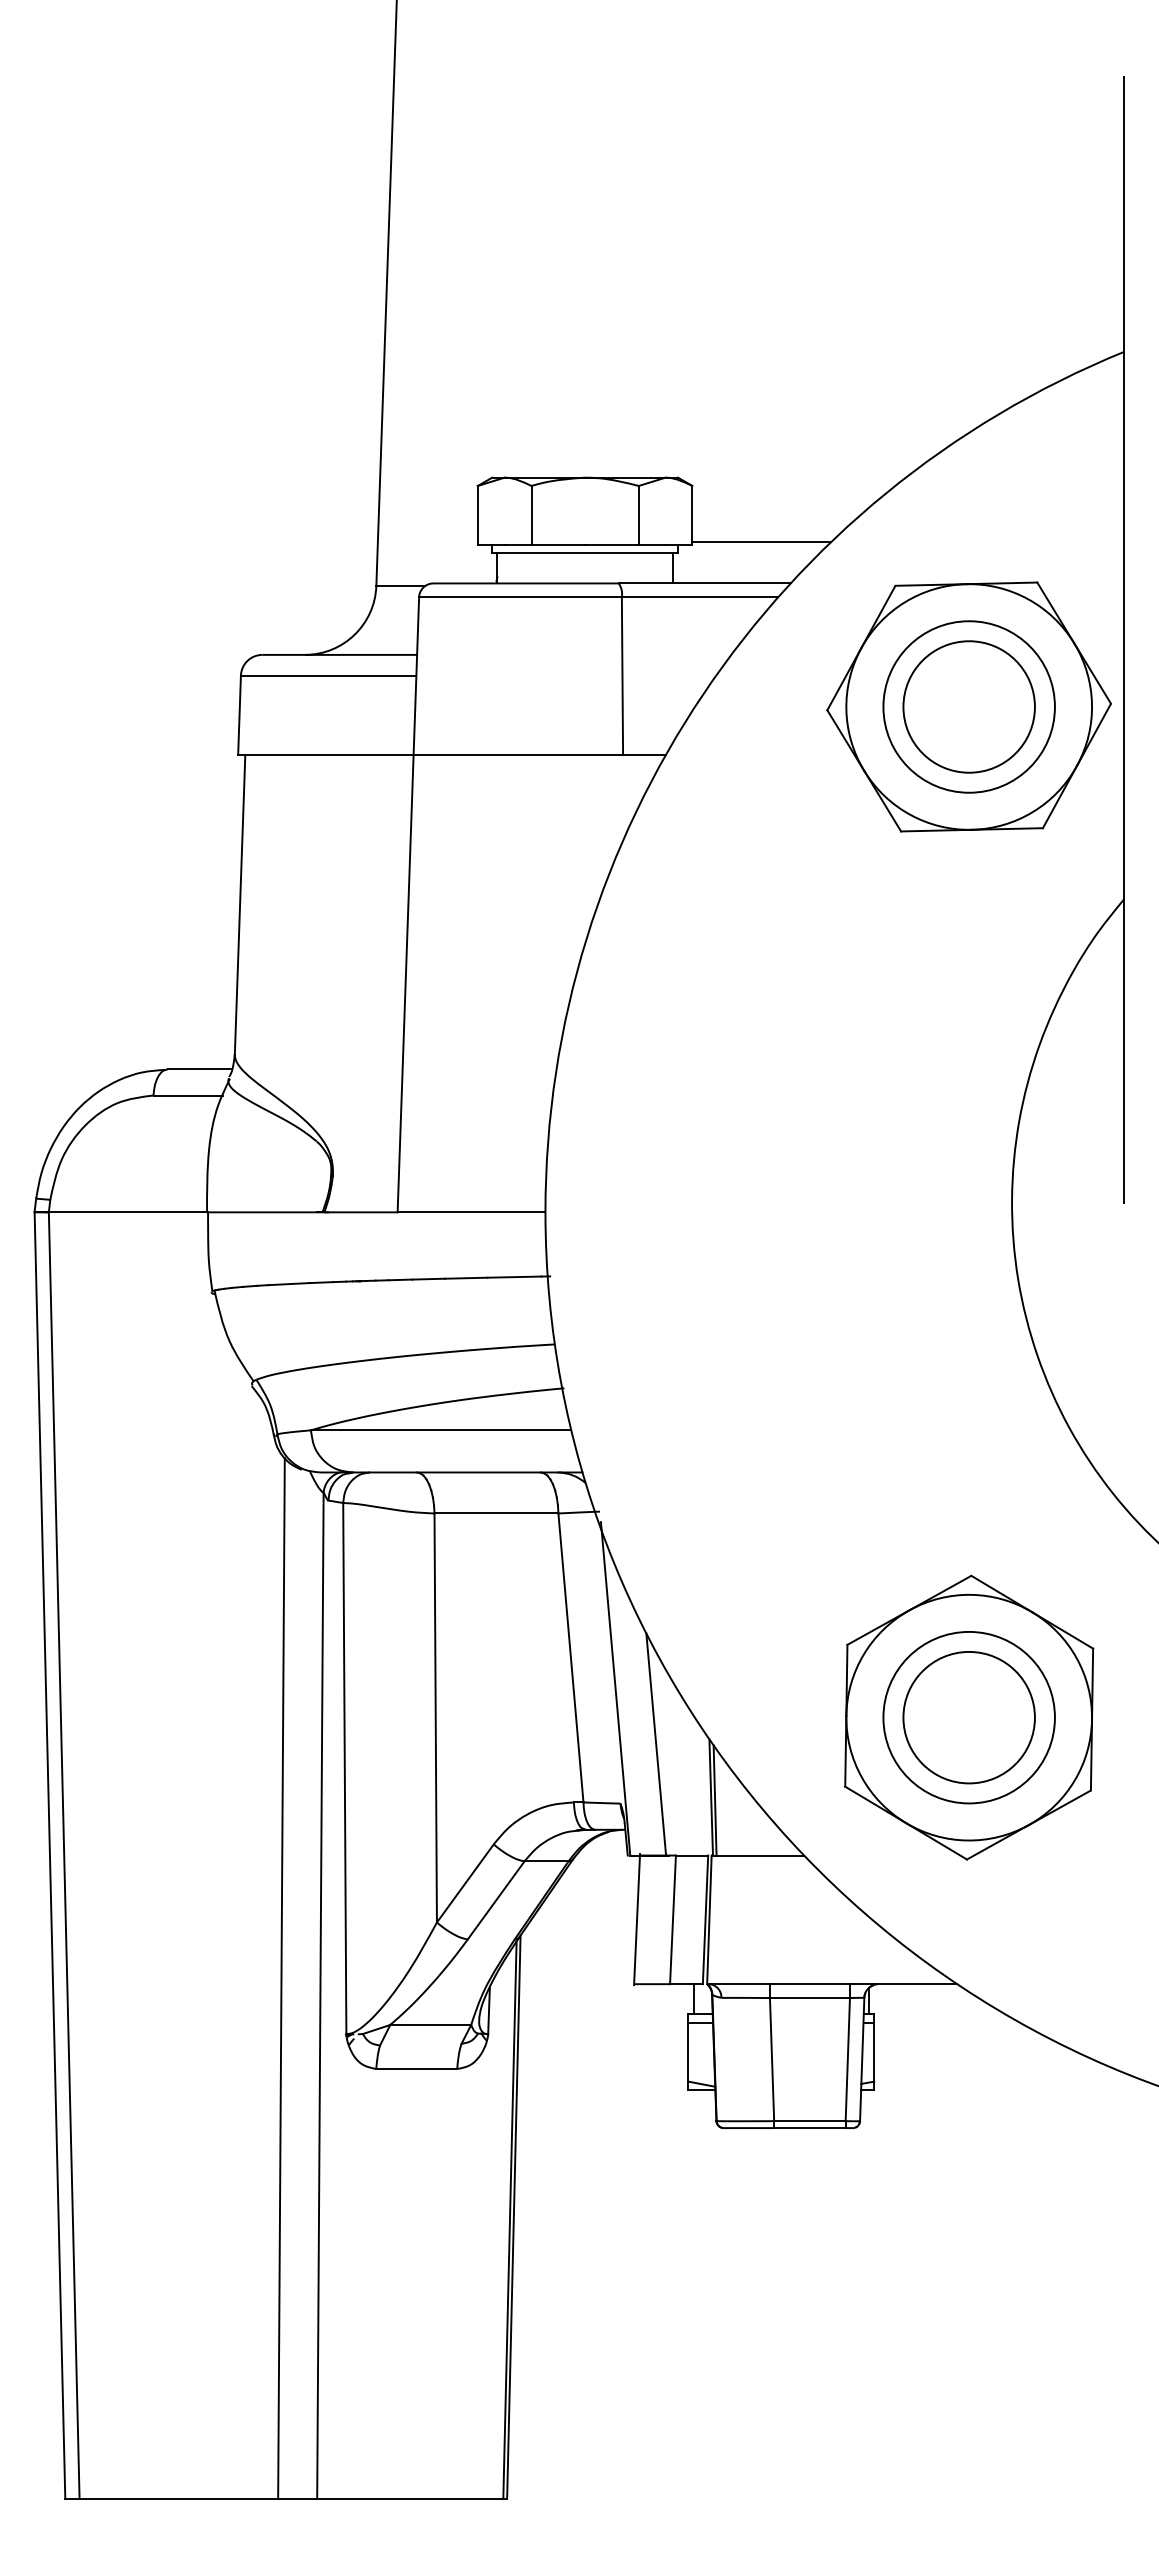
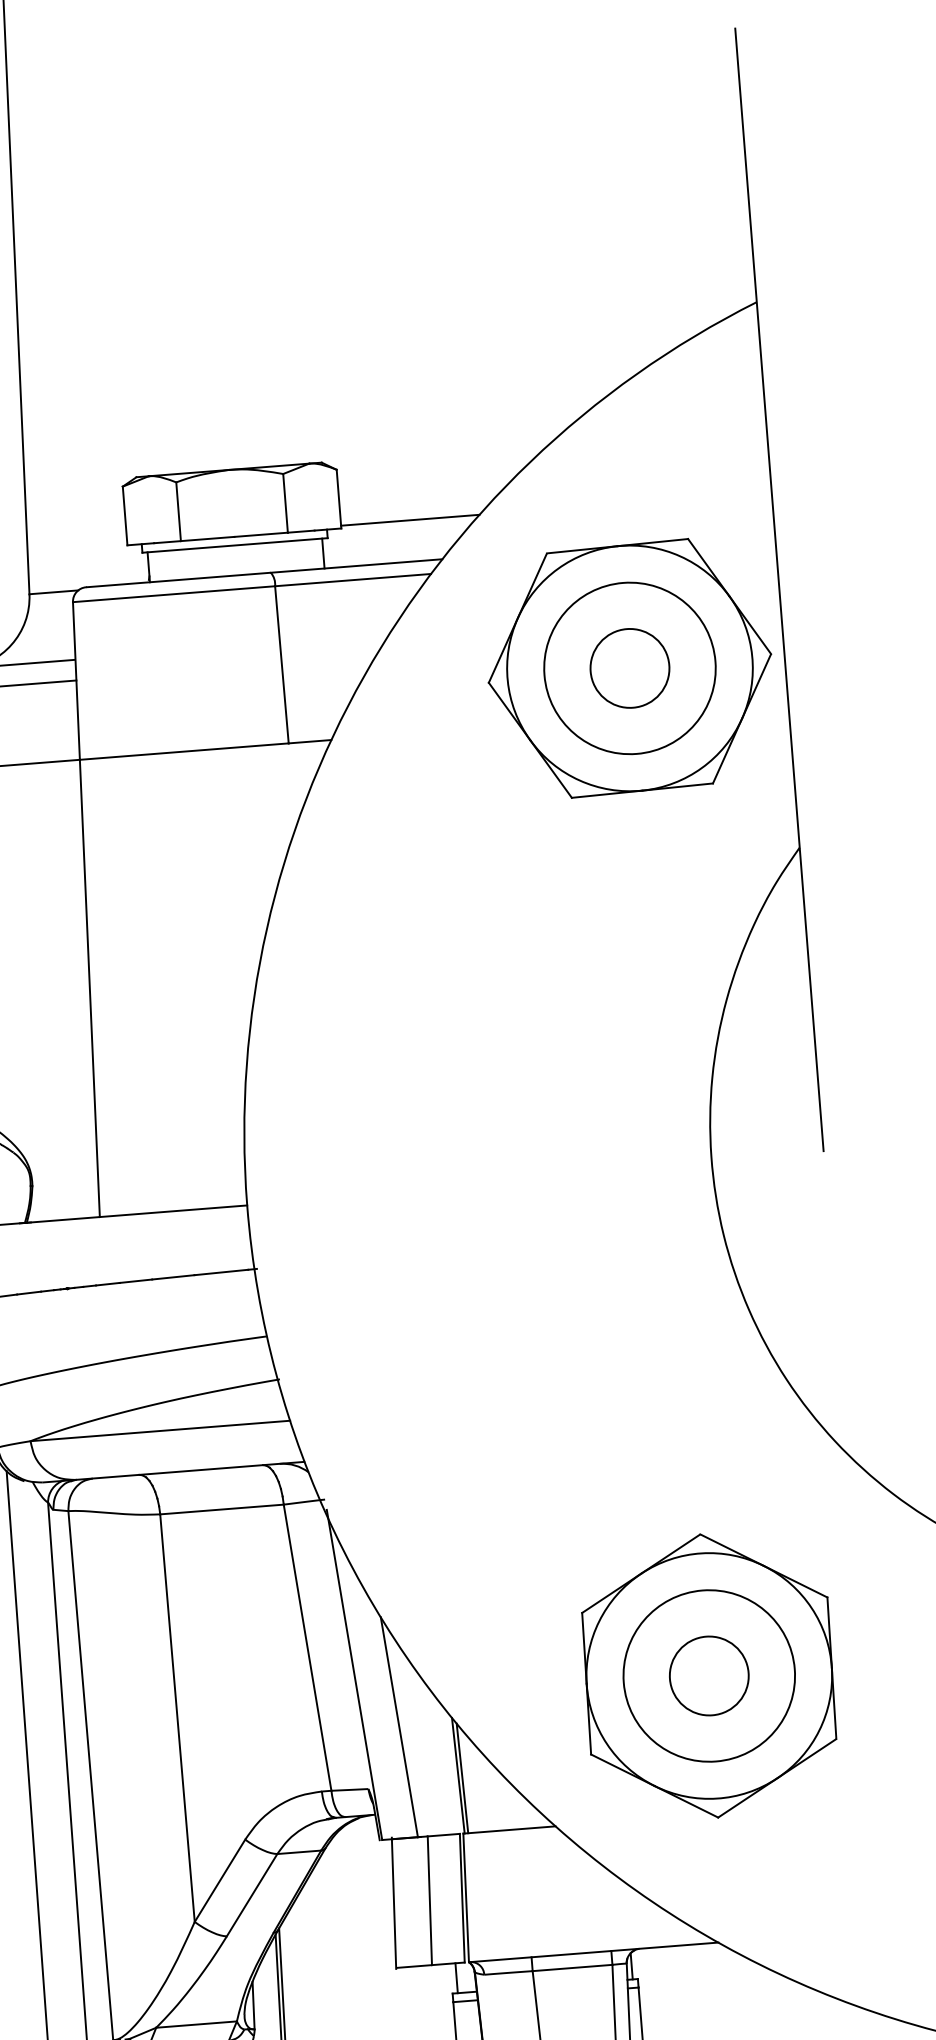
circle: (968, 706) -> (629, 667), size x0.6
circle: (968, 1717) -> (708, 1675), size x0.6

